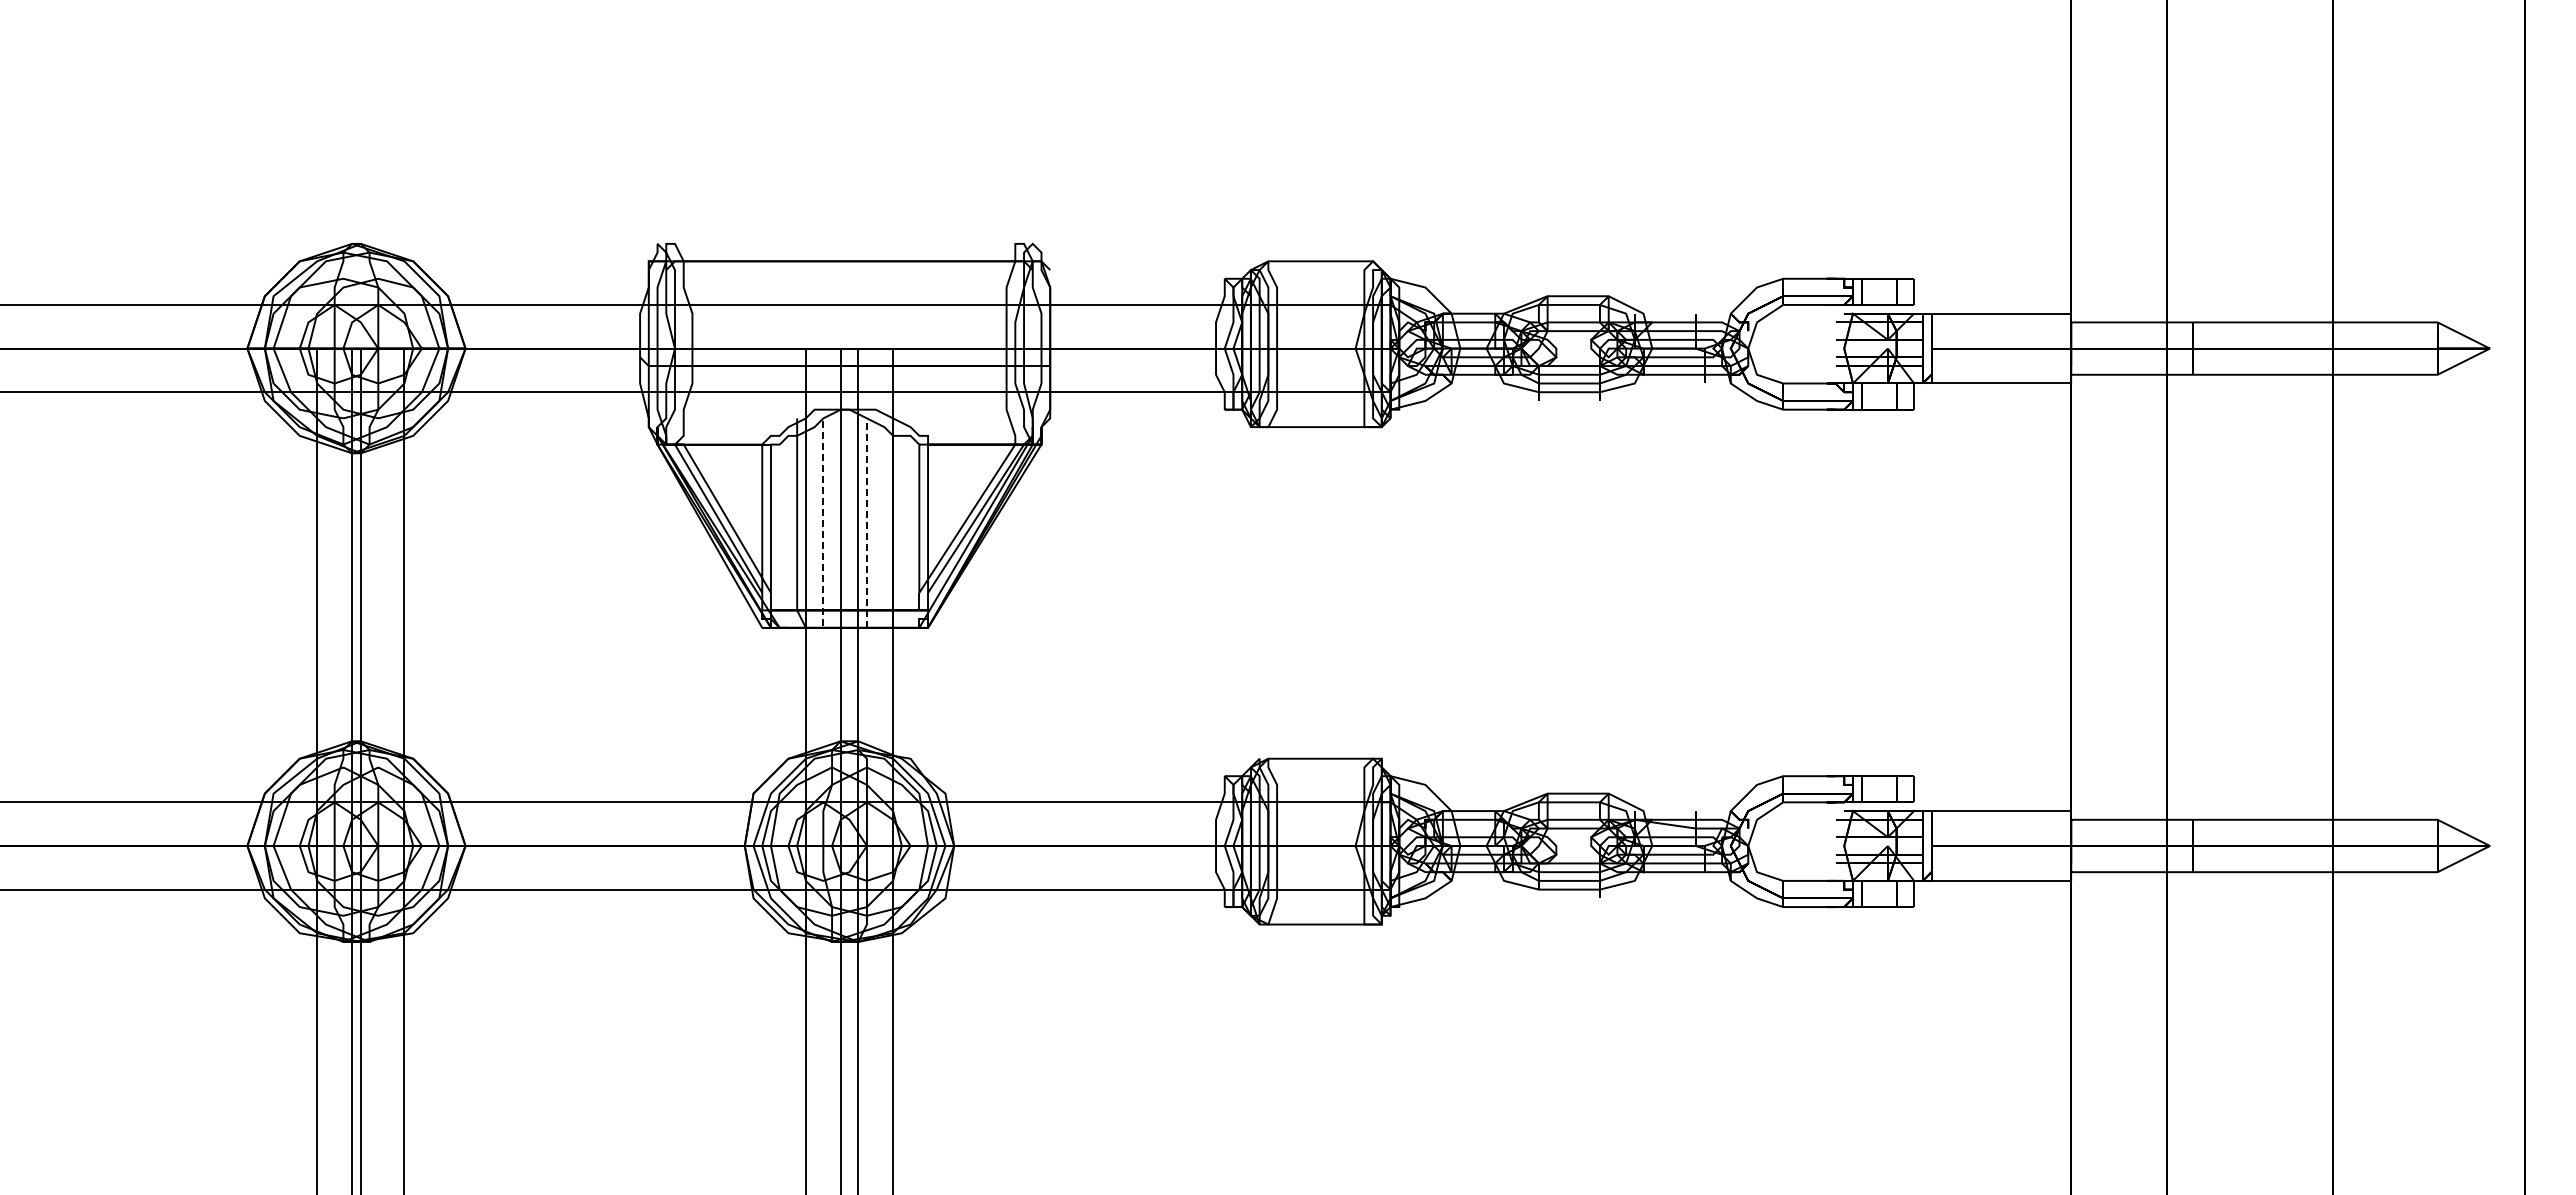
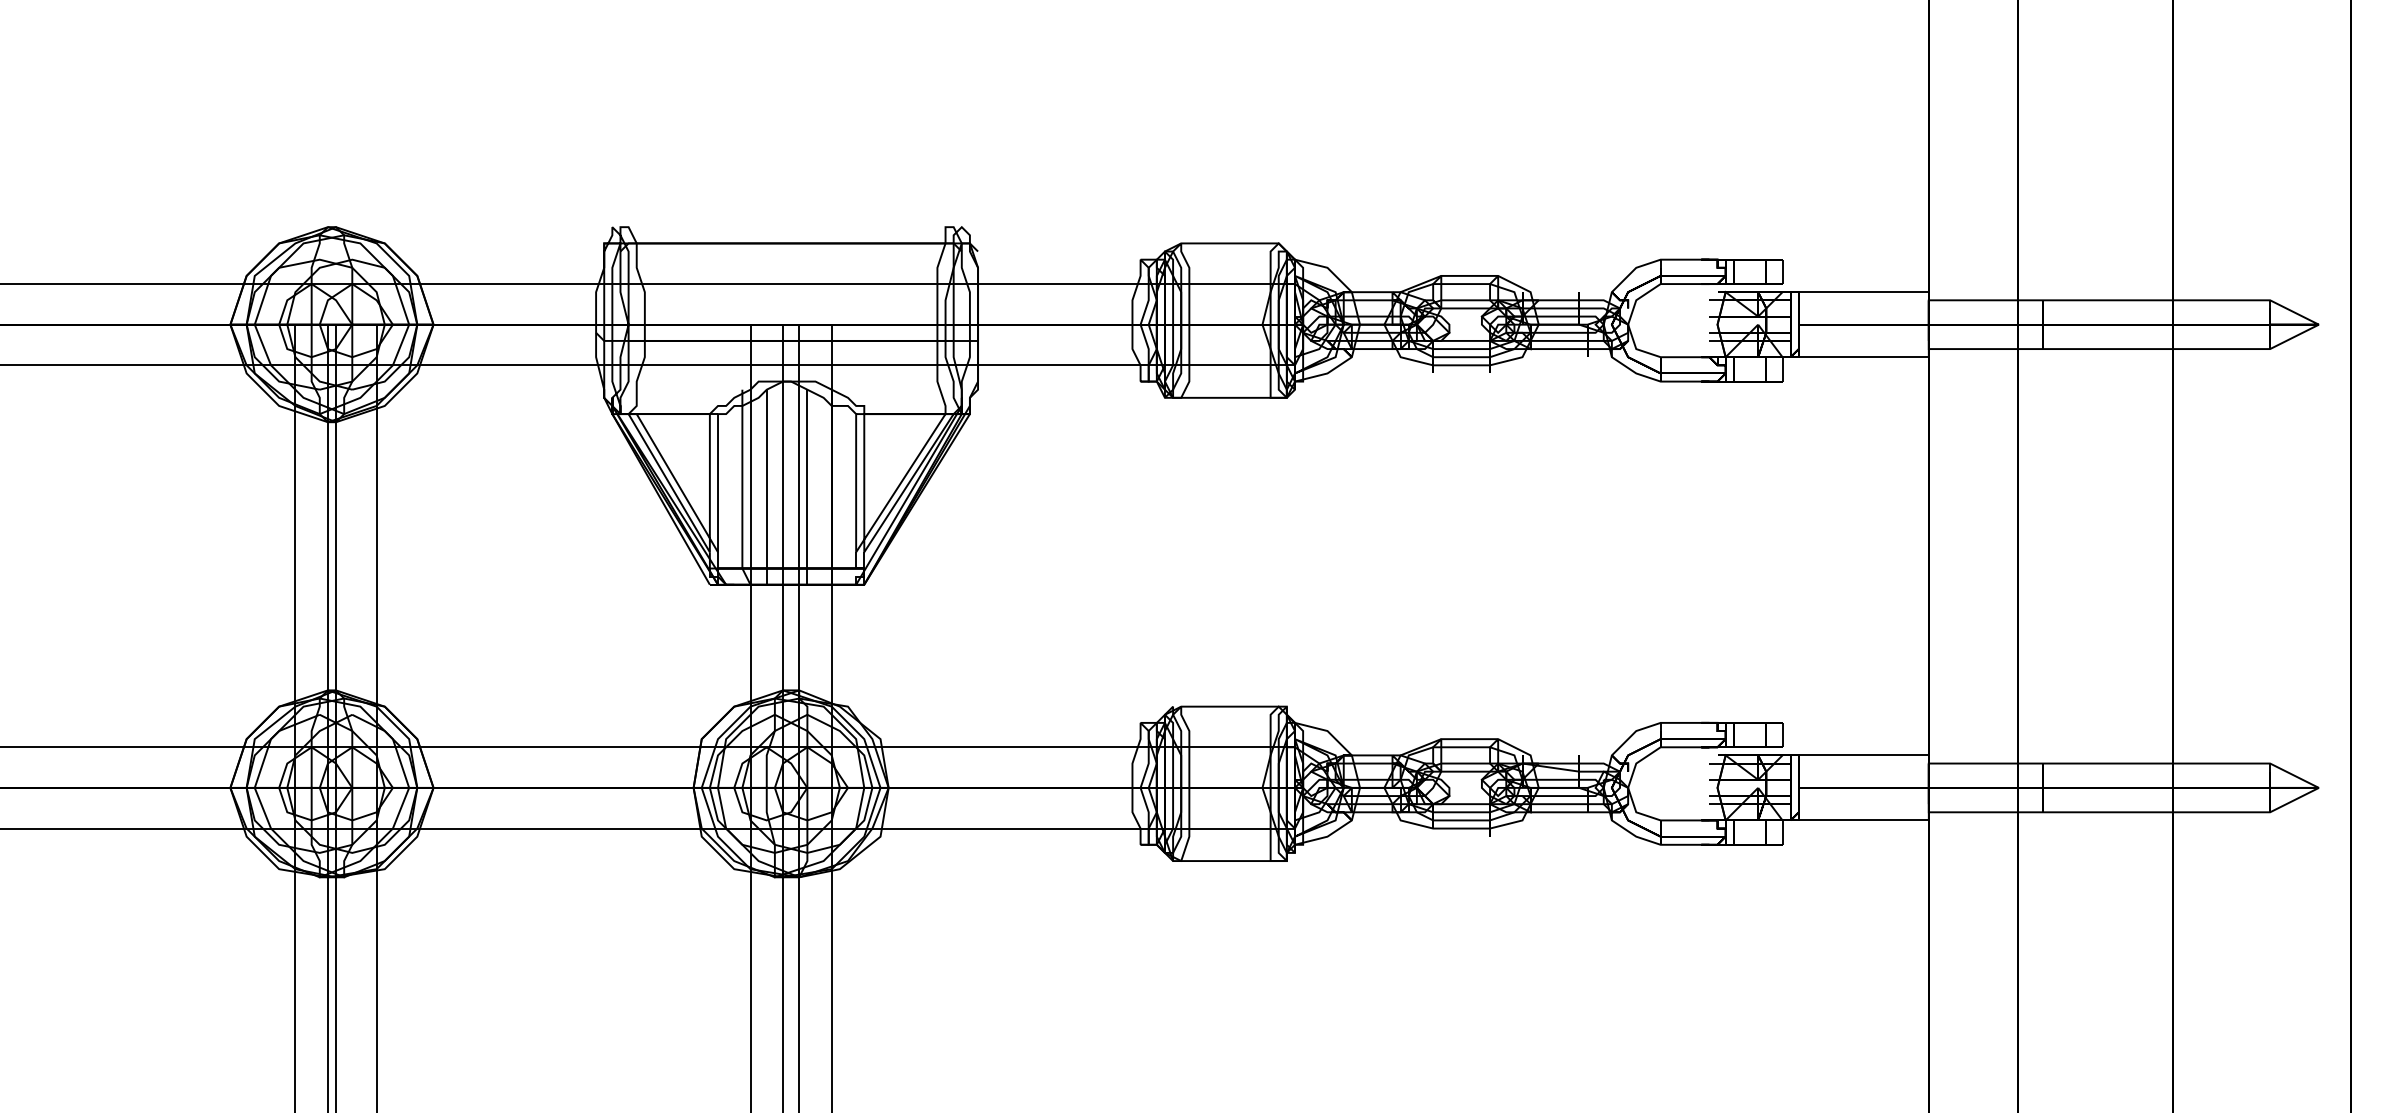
line: (866, 523) -> (806, 487), dashed -> solid
line: (823, 528) -> (766, 492), dashed -> solid

